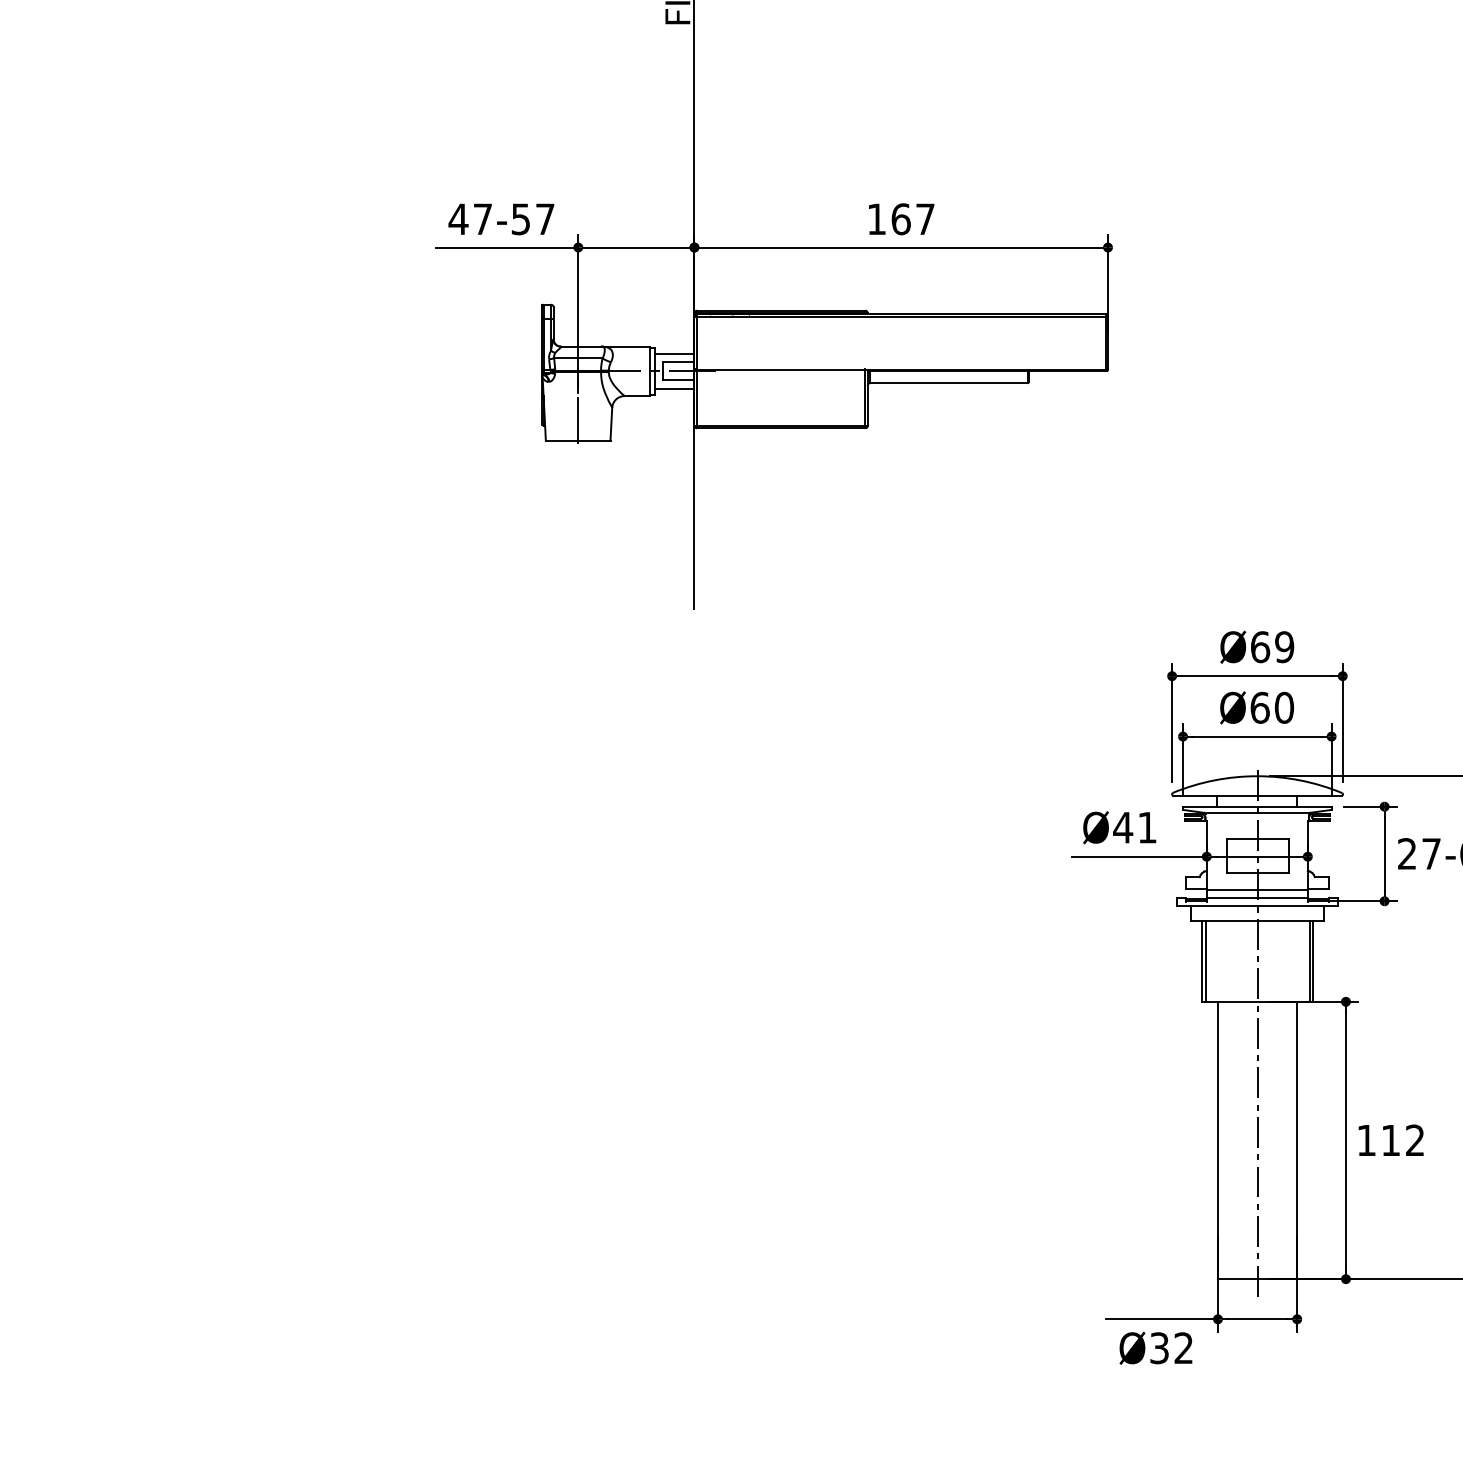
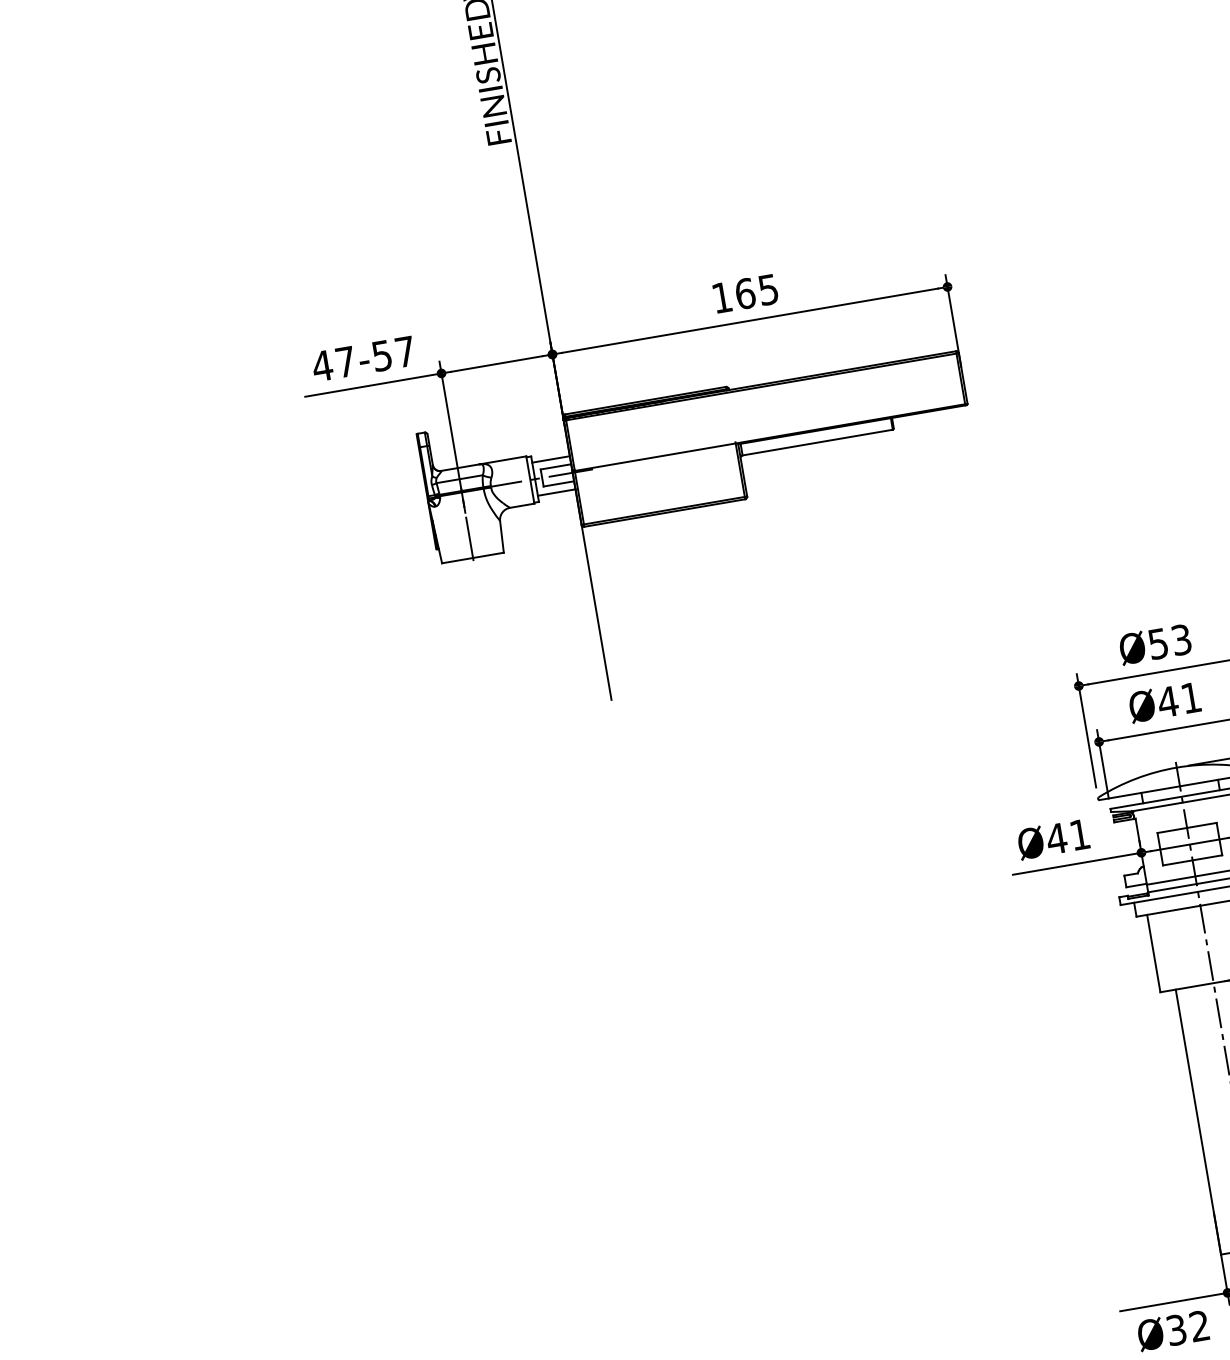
text: (925, 219) -> (768, 289), 167 -> 165
text: (1272, 647) -> (1170, 642), Ø69 -> Ø53
text: (1272, 707) -> (1179, 699), Ø60 -> Ø41
line: (1205, 960) -> (1157, 952), removed

